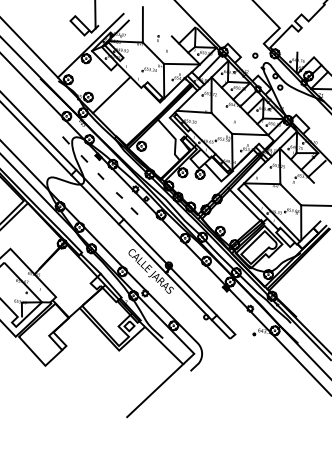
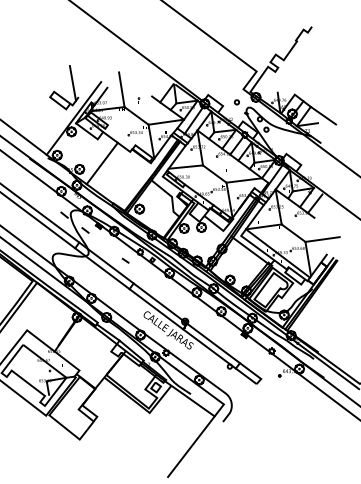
line: (101, 175) -> (104, 244), removed
line: (134, 210) -> (142, 273), removed

